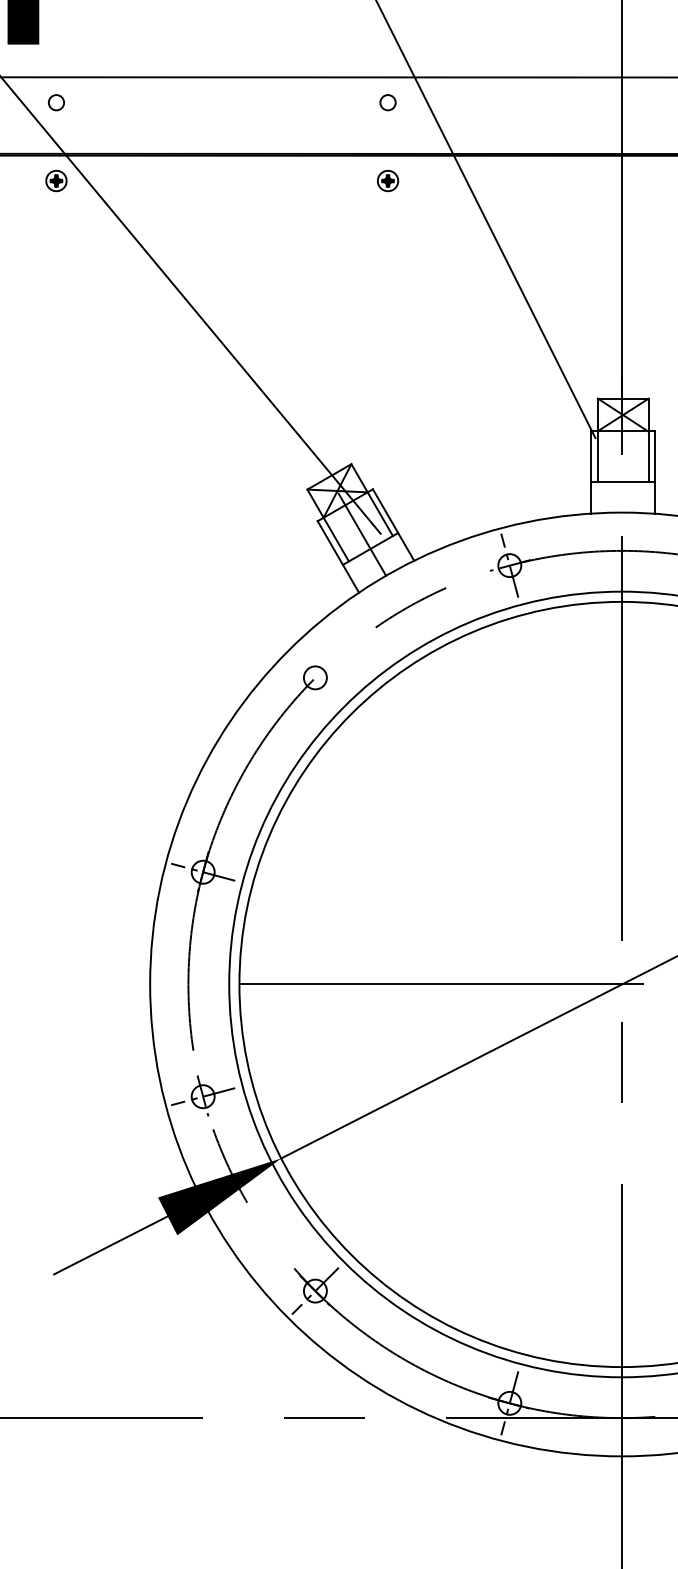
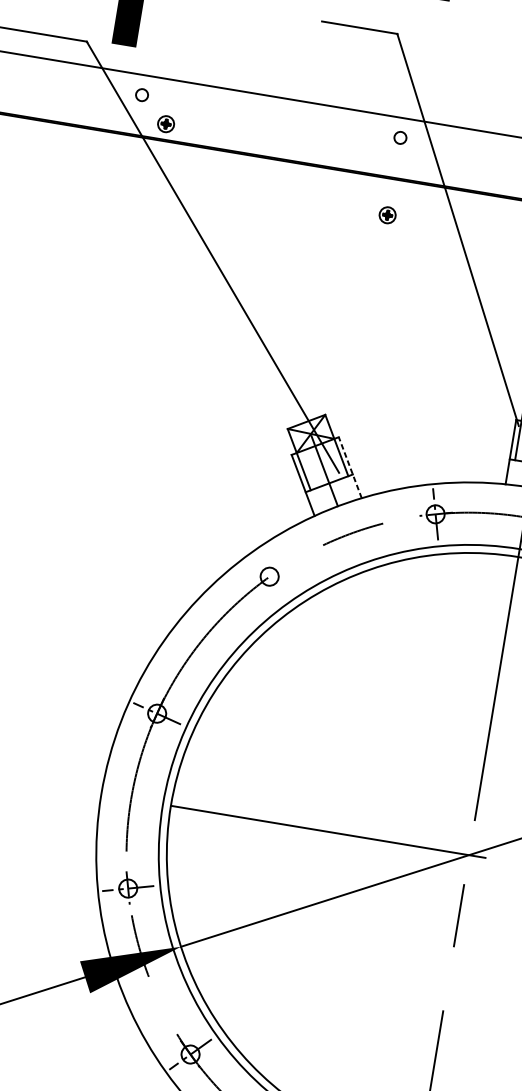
part: (56, 180) -> (166, 123), moved
part: (388, 180) -> (388, 214), moved
line: (393, 524) -> (350, 467), solid -> dashed

